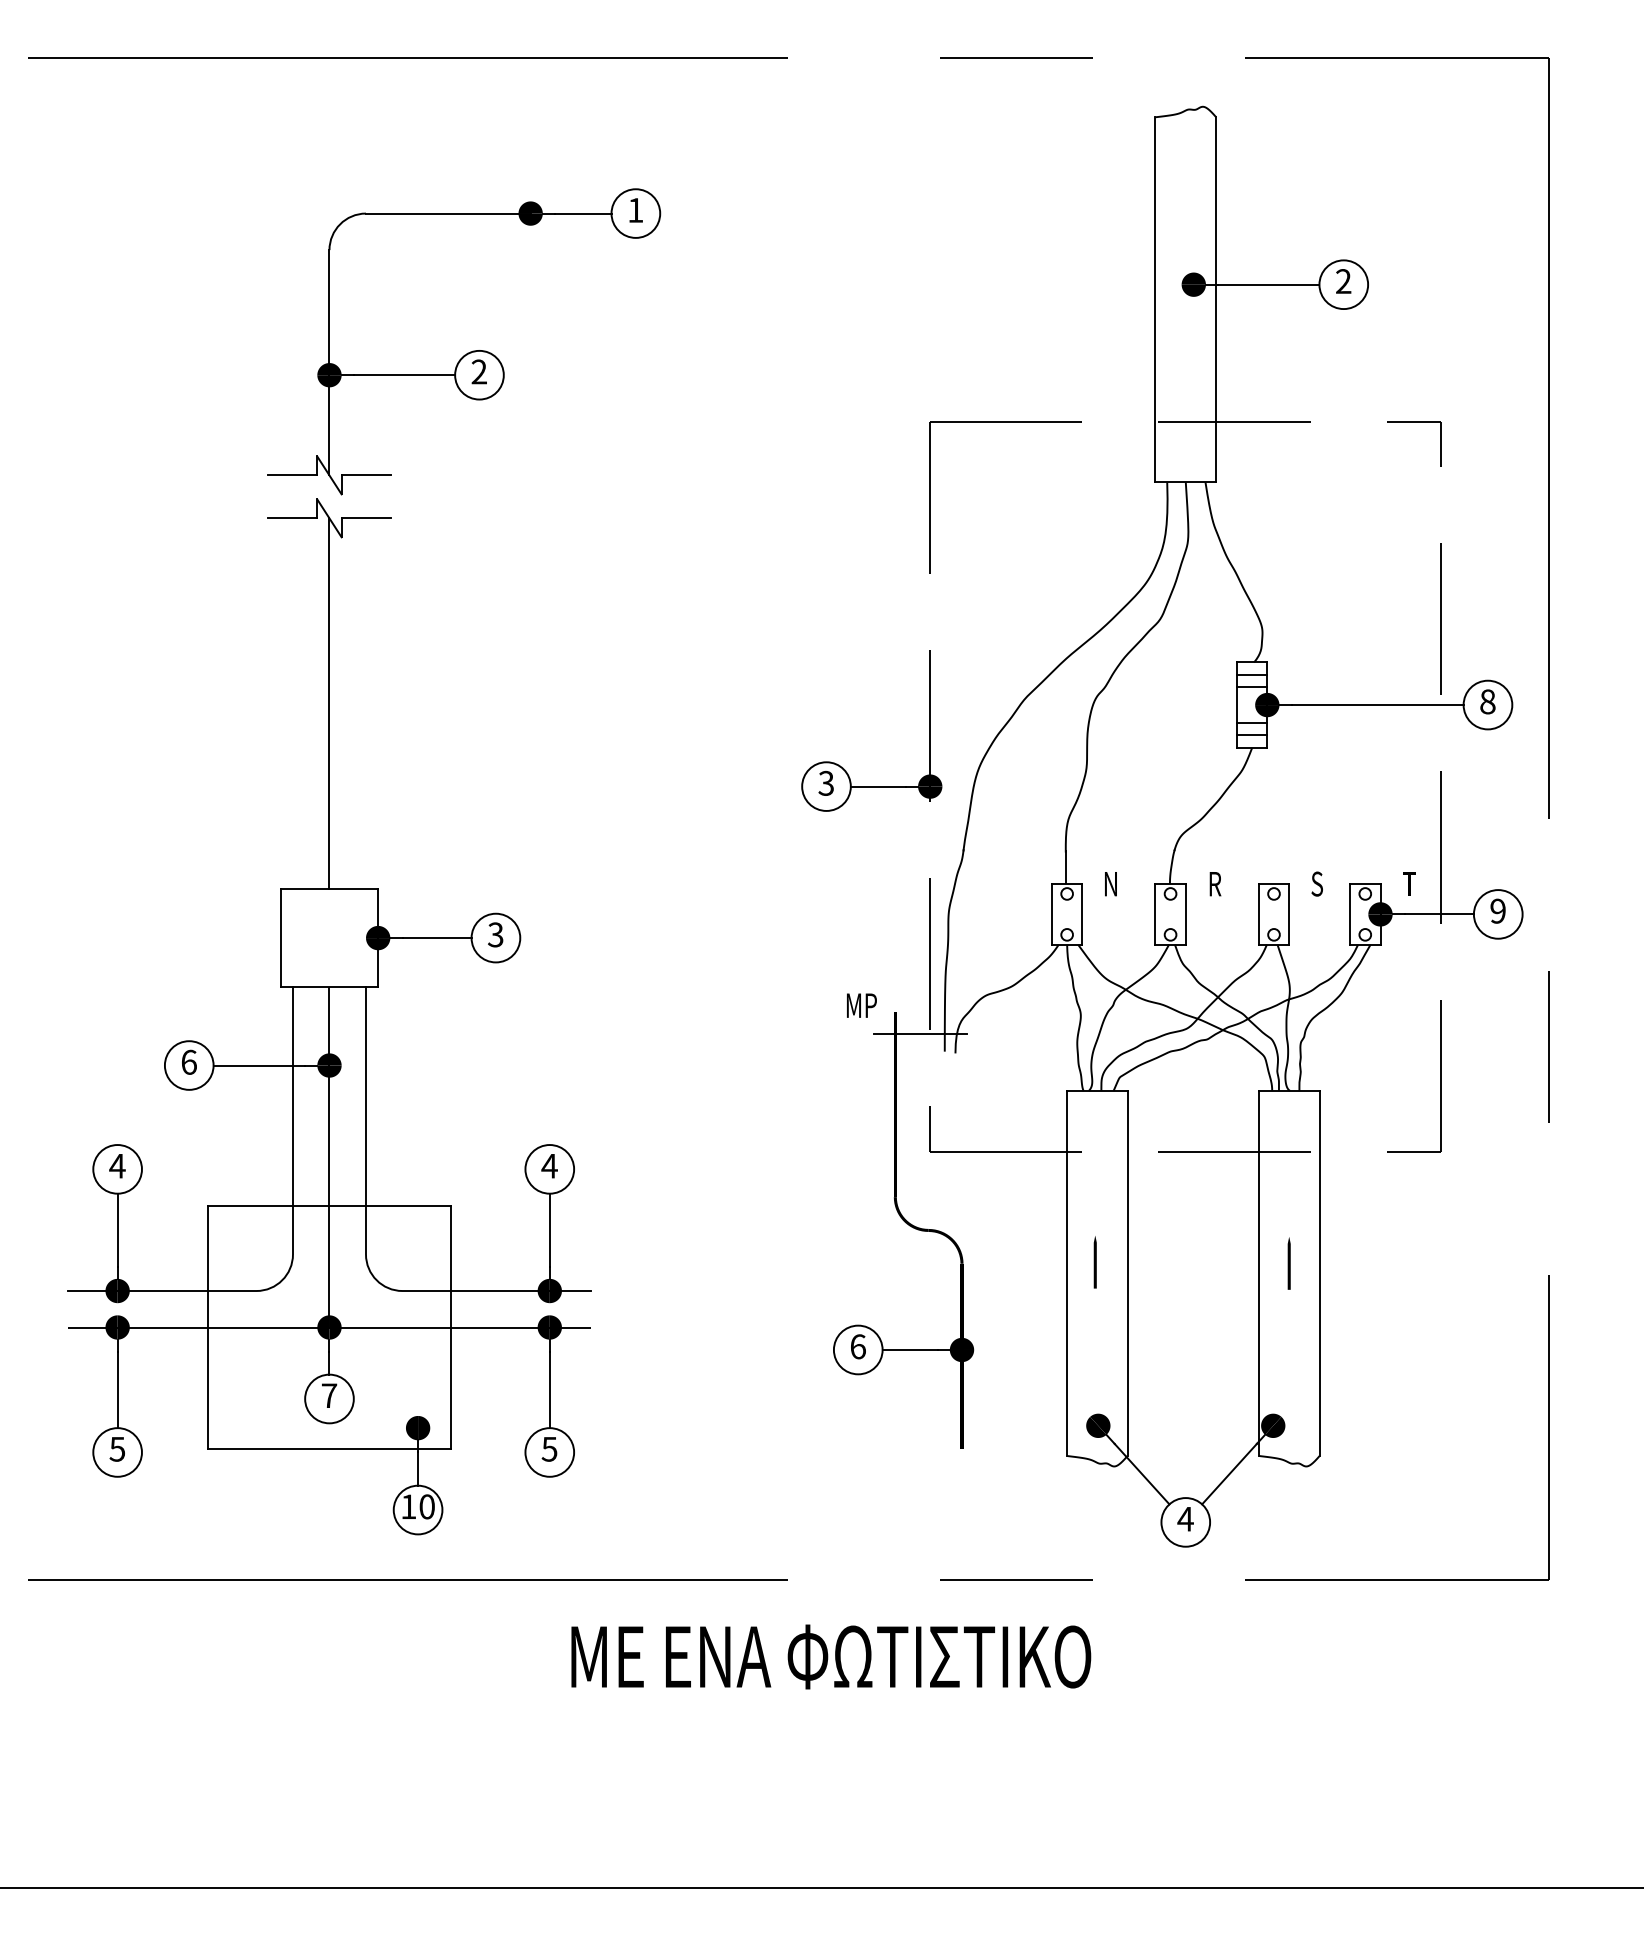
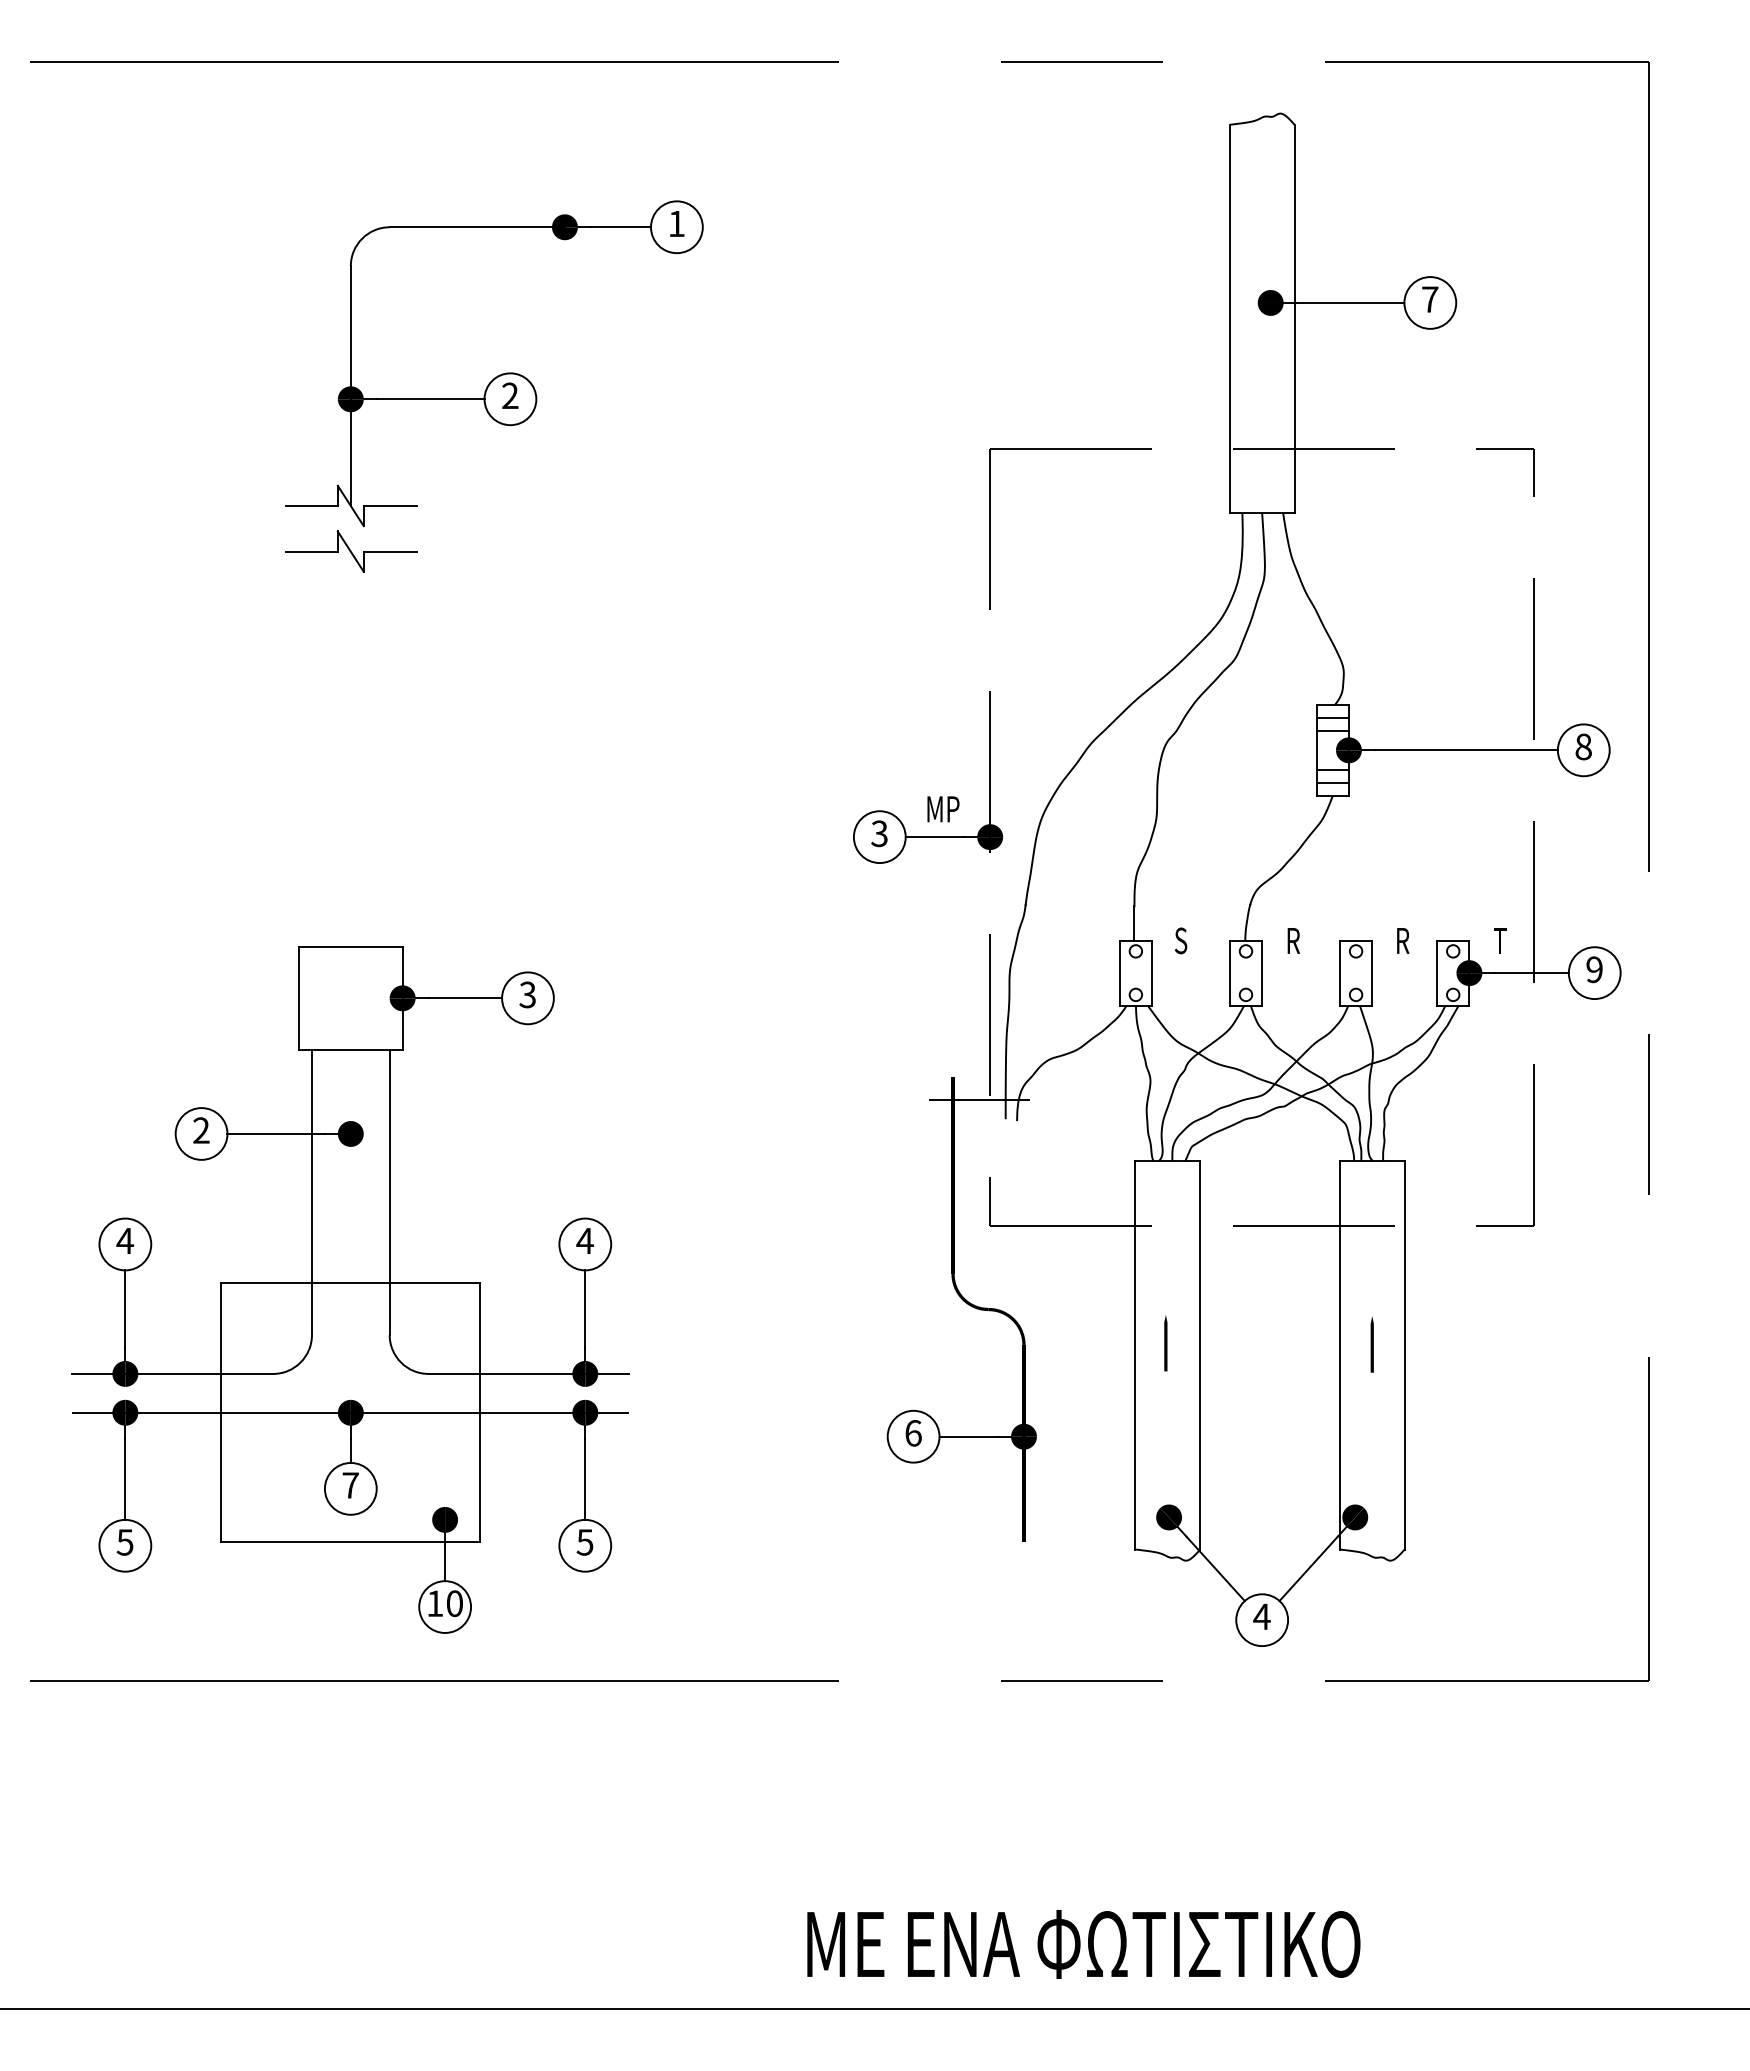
text: (1343, 281) -> (1430, 299), 2 -> 7
line: (329, 703) -> (350, 748), removed
text: (1109, 883) -> (1181, 940), N -> S
text: (1317, 883) -> (1402, 940), S -> R
text: (861, 1005) -> (943, 809), moved
text: (189, 1062) -> (201, 1130), 6 -> 2
line: (329, 1157) -> (350, 1231), removed
text: (830, 1657) -> (1083, 1944), moved

